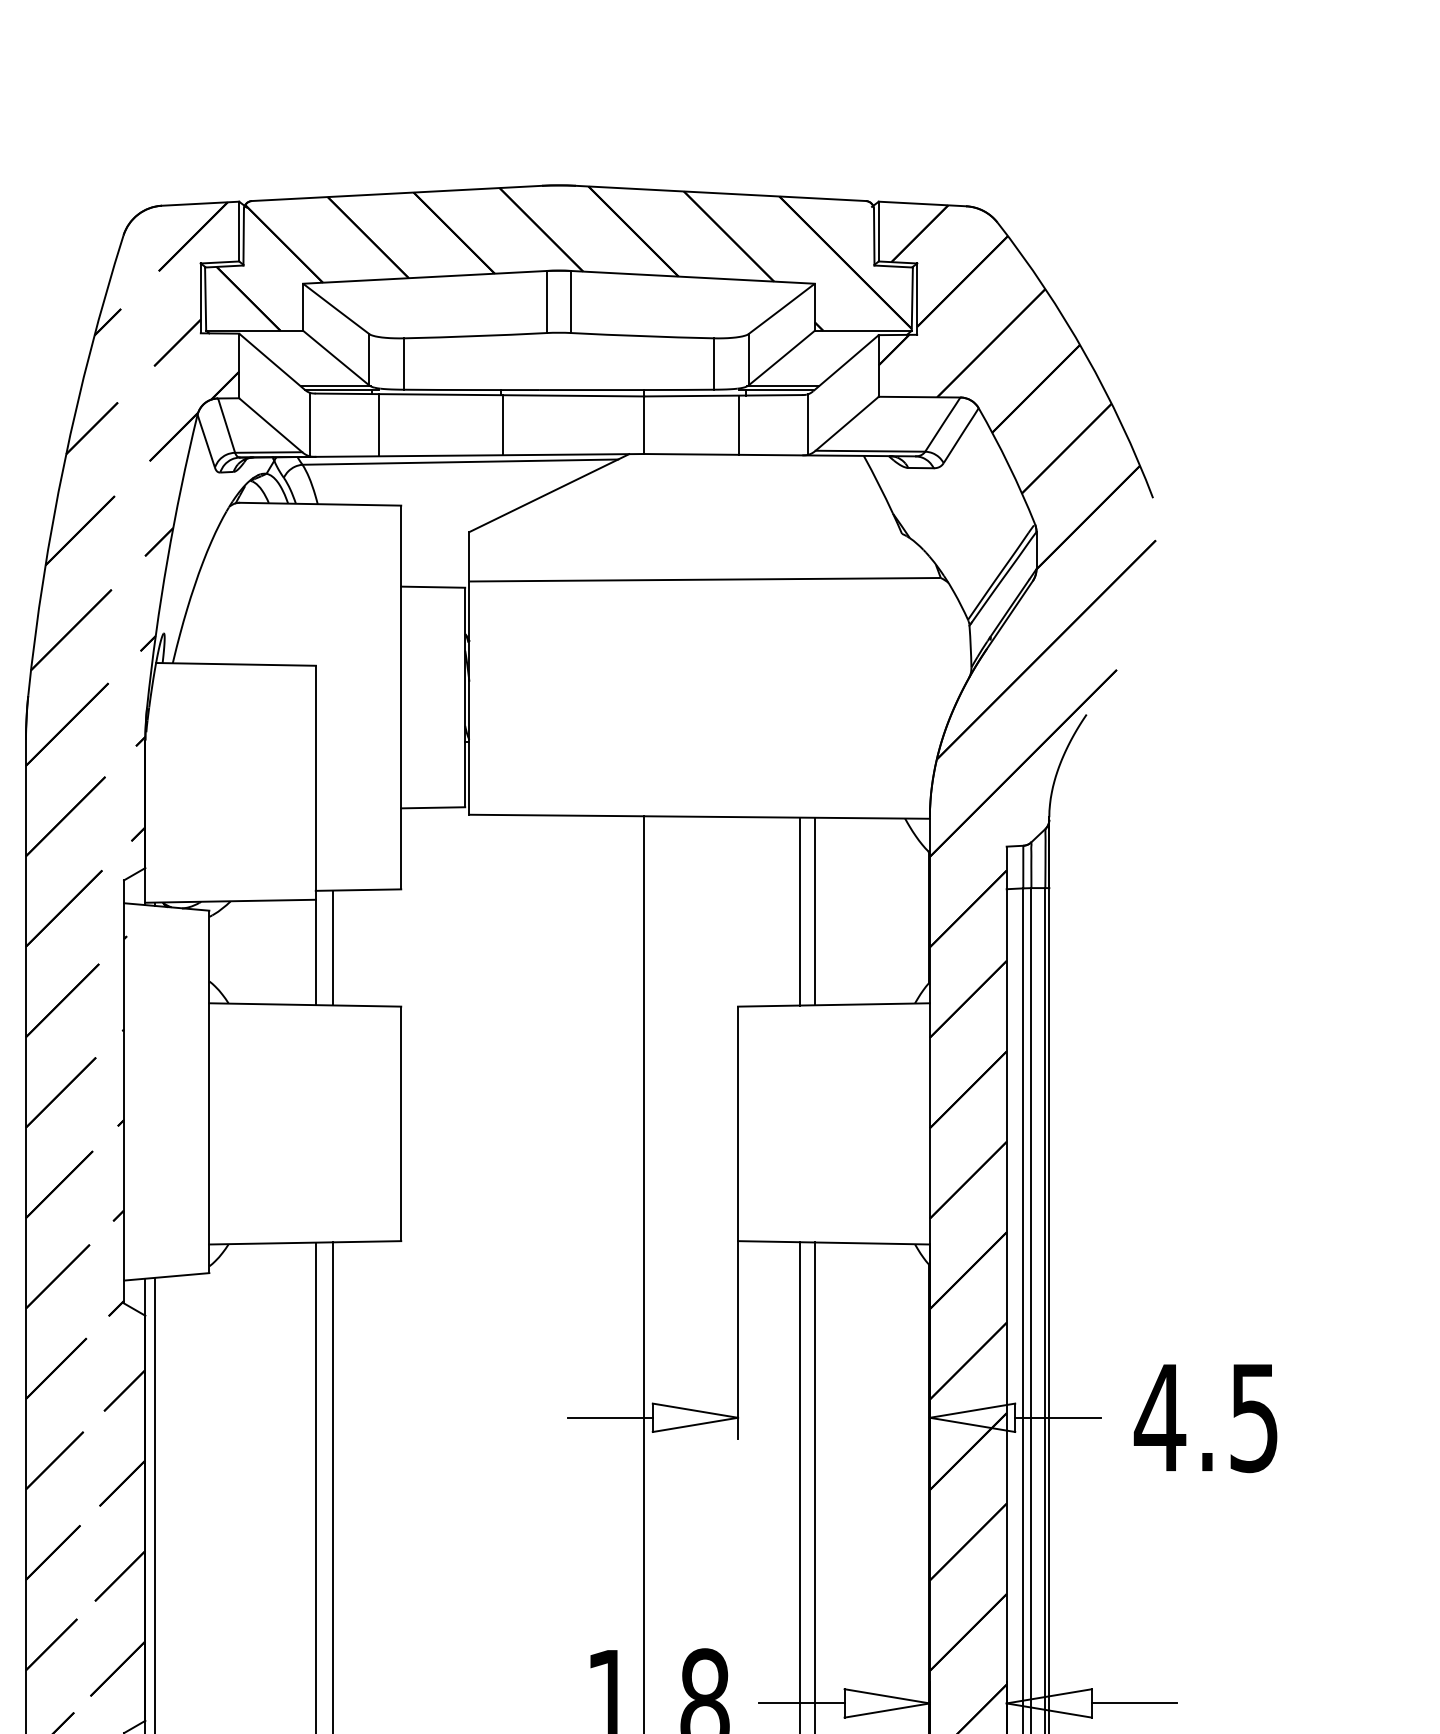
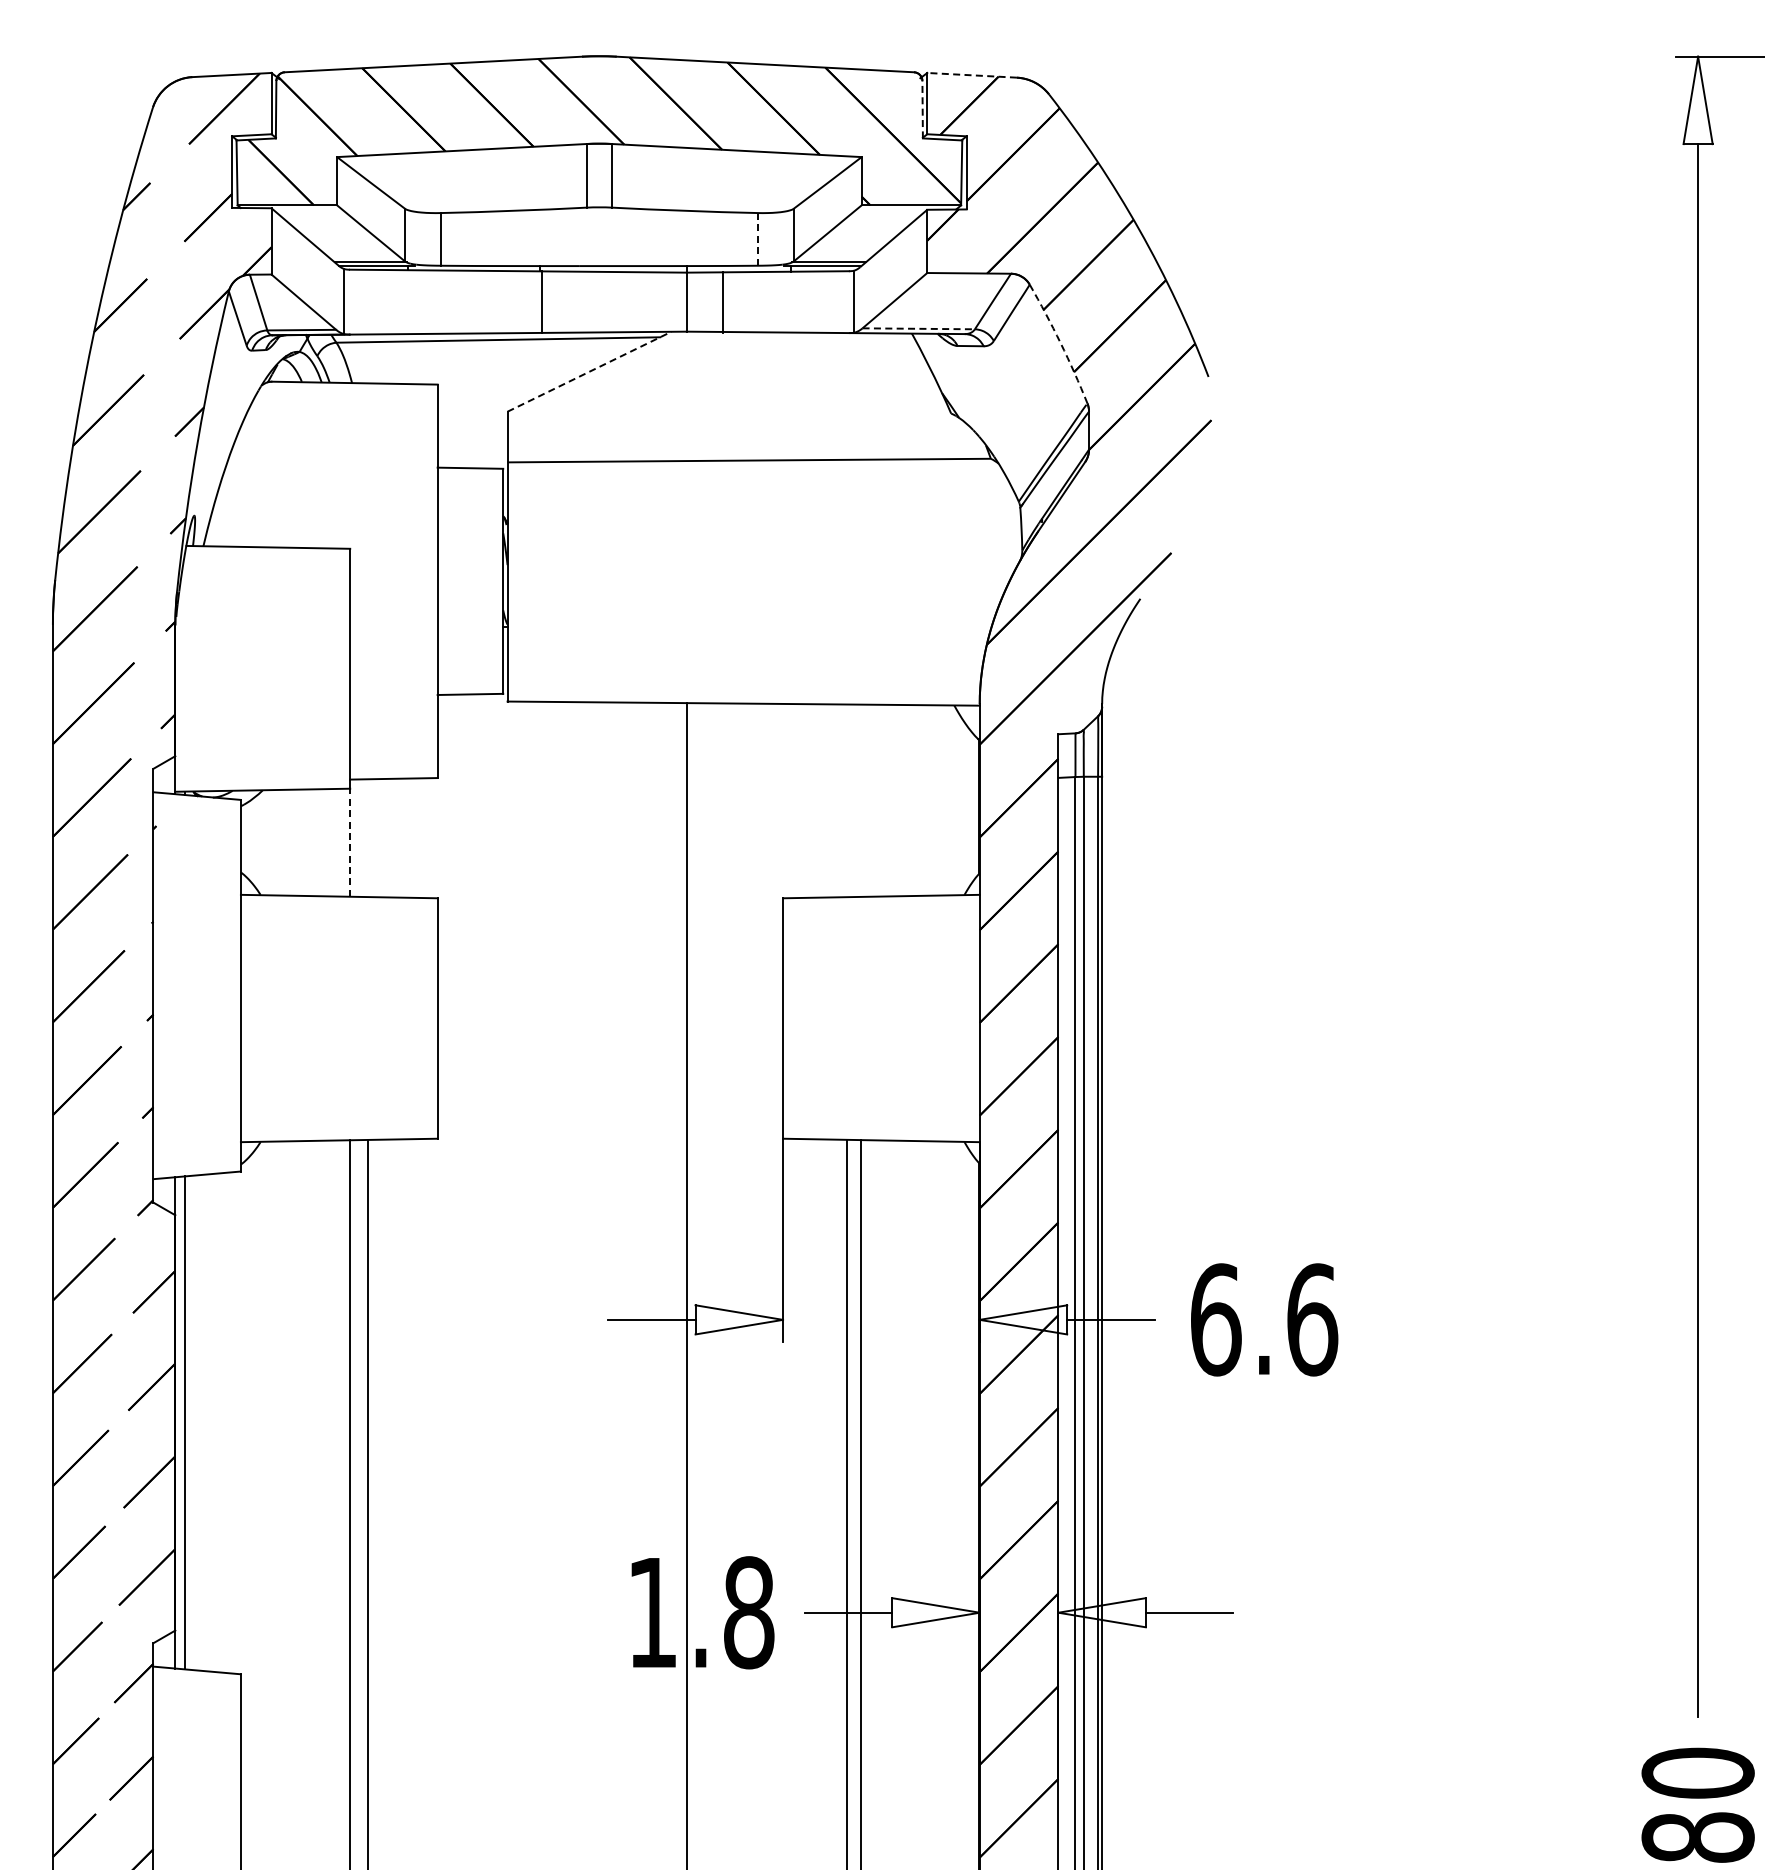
line: (922, 204) -> (972, 75), solid -> dashed
line: (874, 237) -> (922, 109), solid -> dashed
line: (713, 364) -> (757, 239), solid -> dashed
line: (739, 424) -> (723, 301), moved
line: (378, 425) -> (414, 302), removed
line: (871, 450) -> (919, 328), solid -> dashed
arc: (1008, 465) -> (1060, 343), solid -> dashed
line: (549, 492) -> (589, 371), solid -> dashed
line: (799, 911) -> (846, 800), removed
line: (814, 911) -> (861, 800), removed
line: (332, 948) -> (367, 838), removed
line: (315, 952) -> (349, 842), solid -> dashed
text: (1206, 1417) -> (1263, 1319), 4.5 -> 6.6

